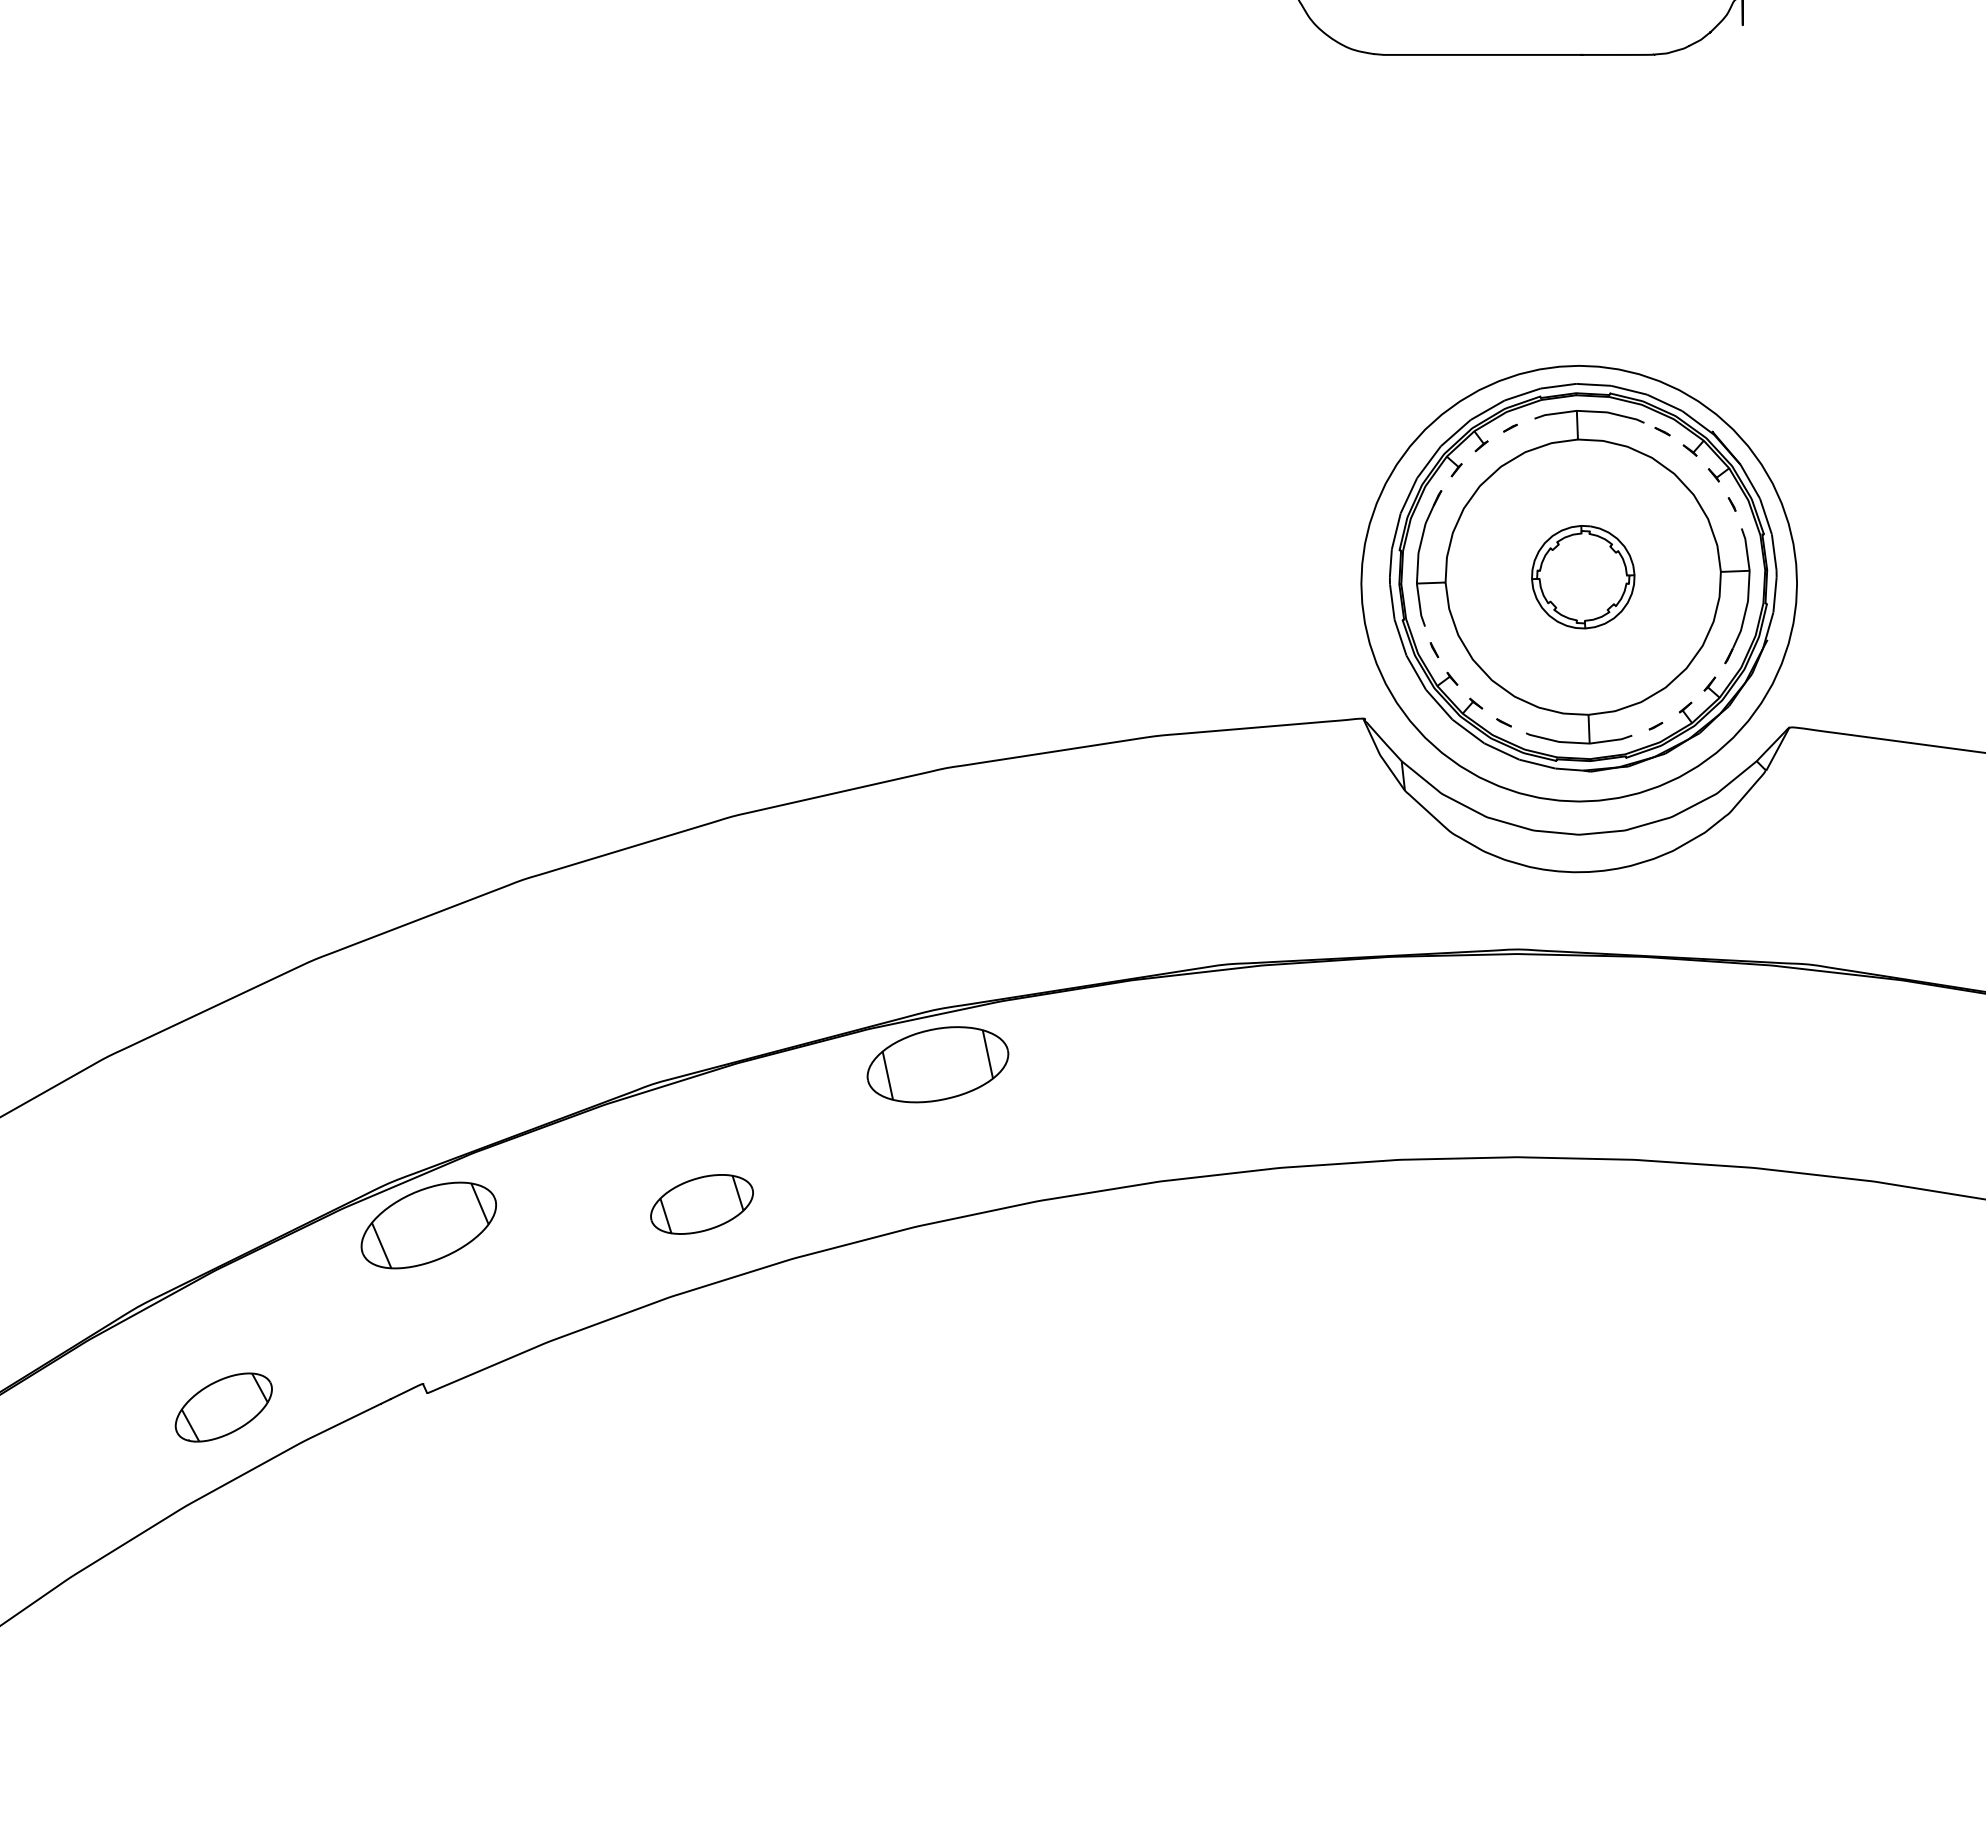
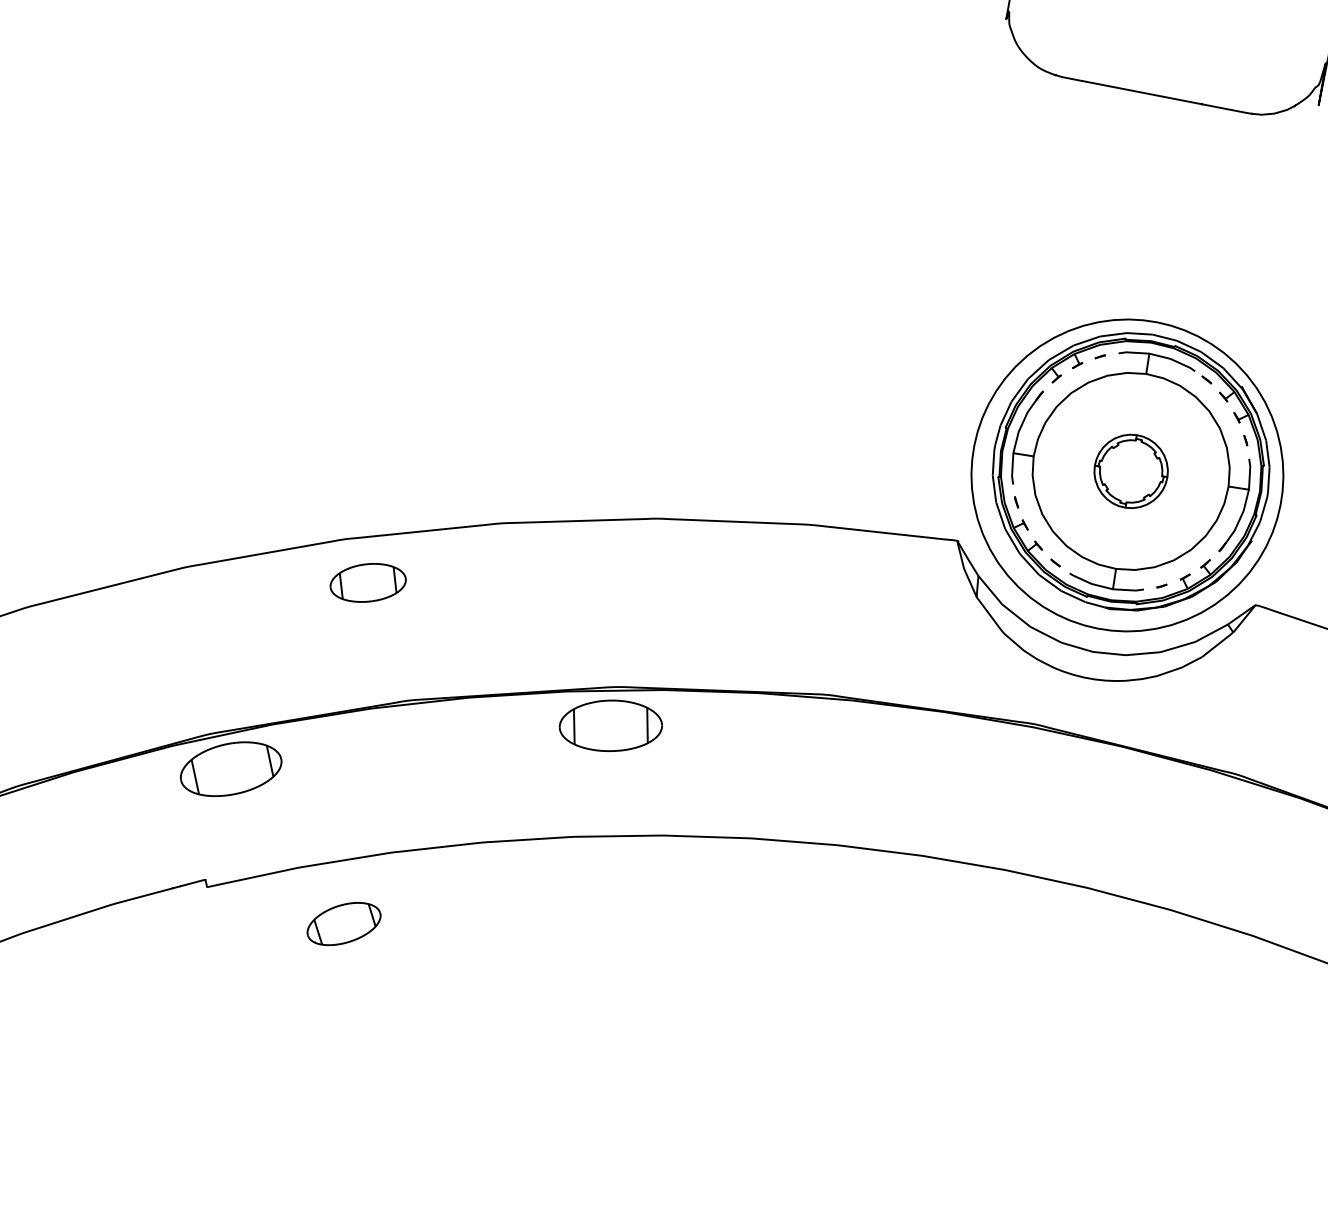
part: (701, 1204) -> (367, 582), moved
part: (223, 1407) -> (343, 924), moved

